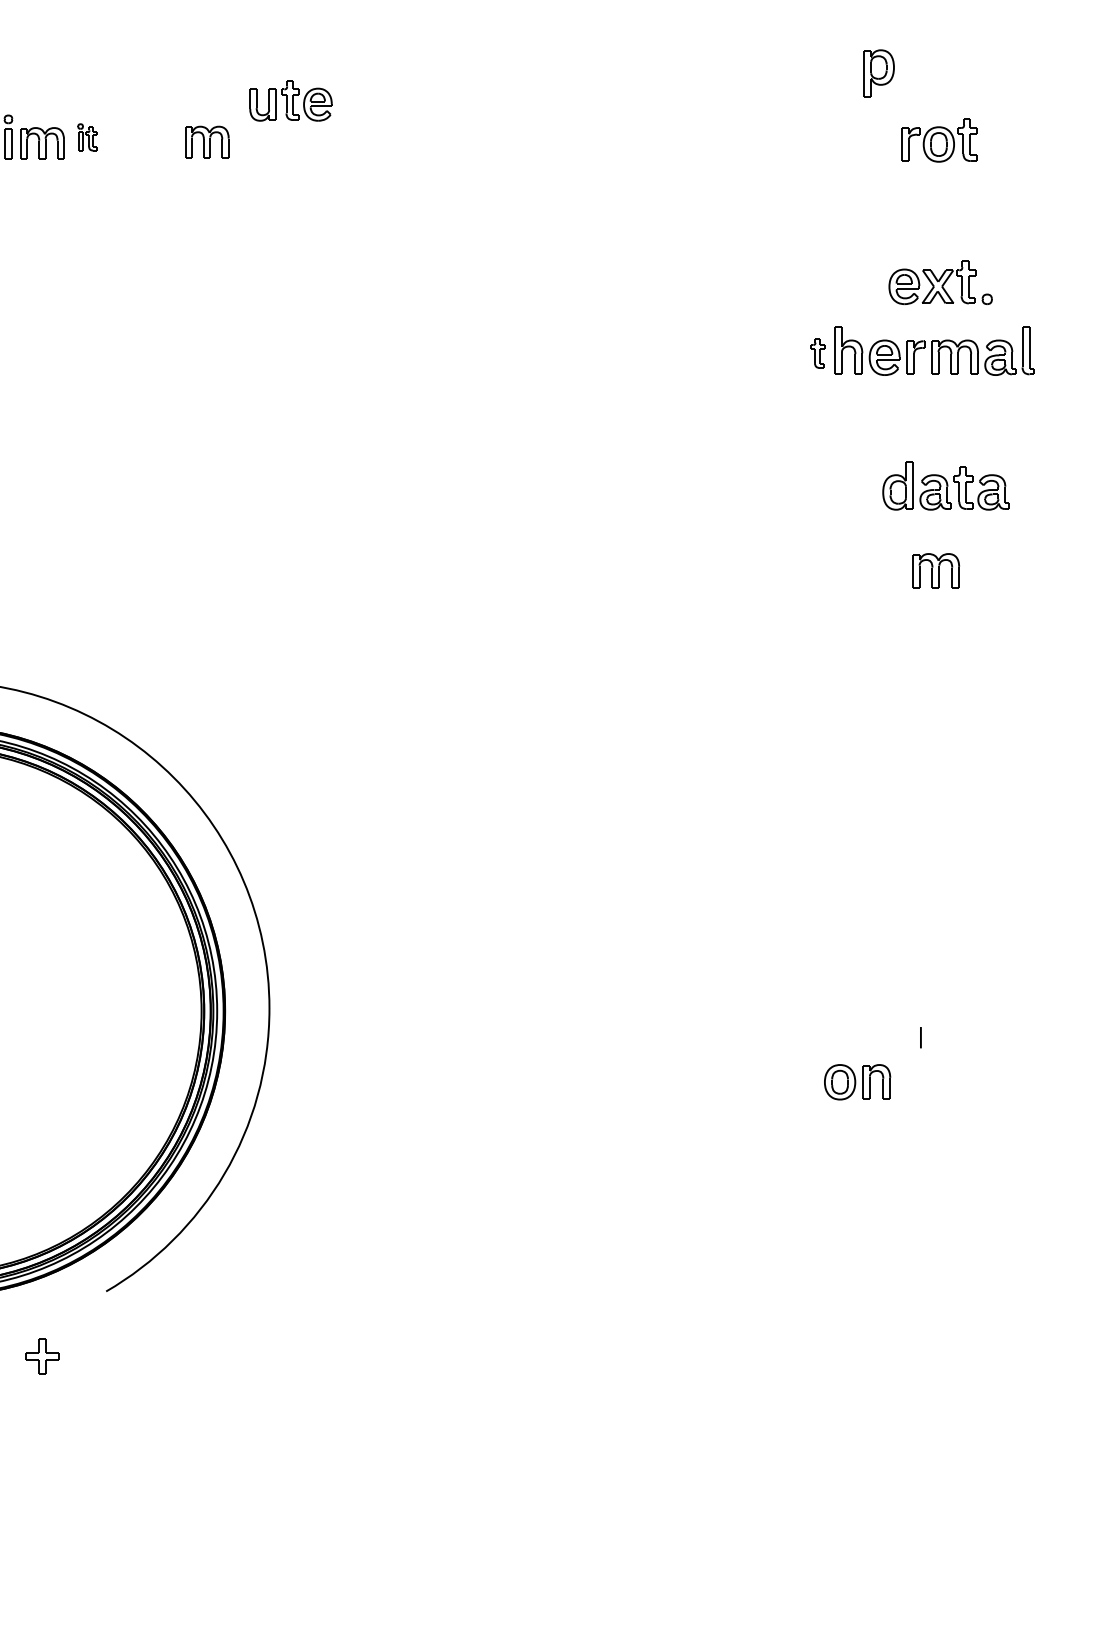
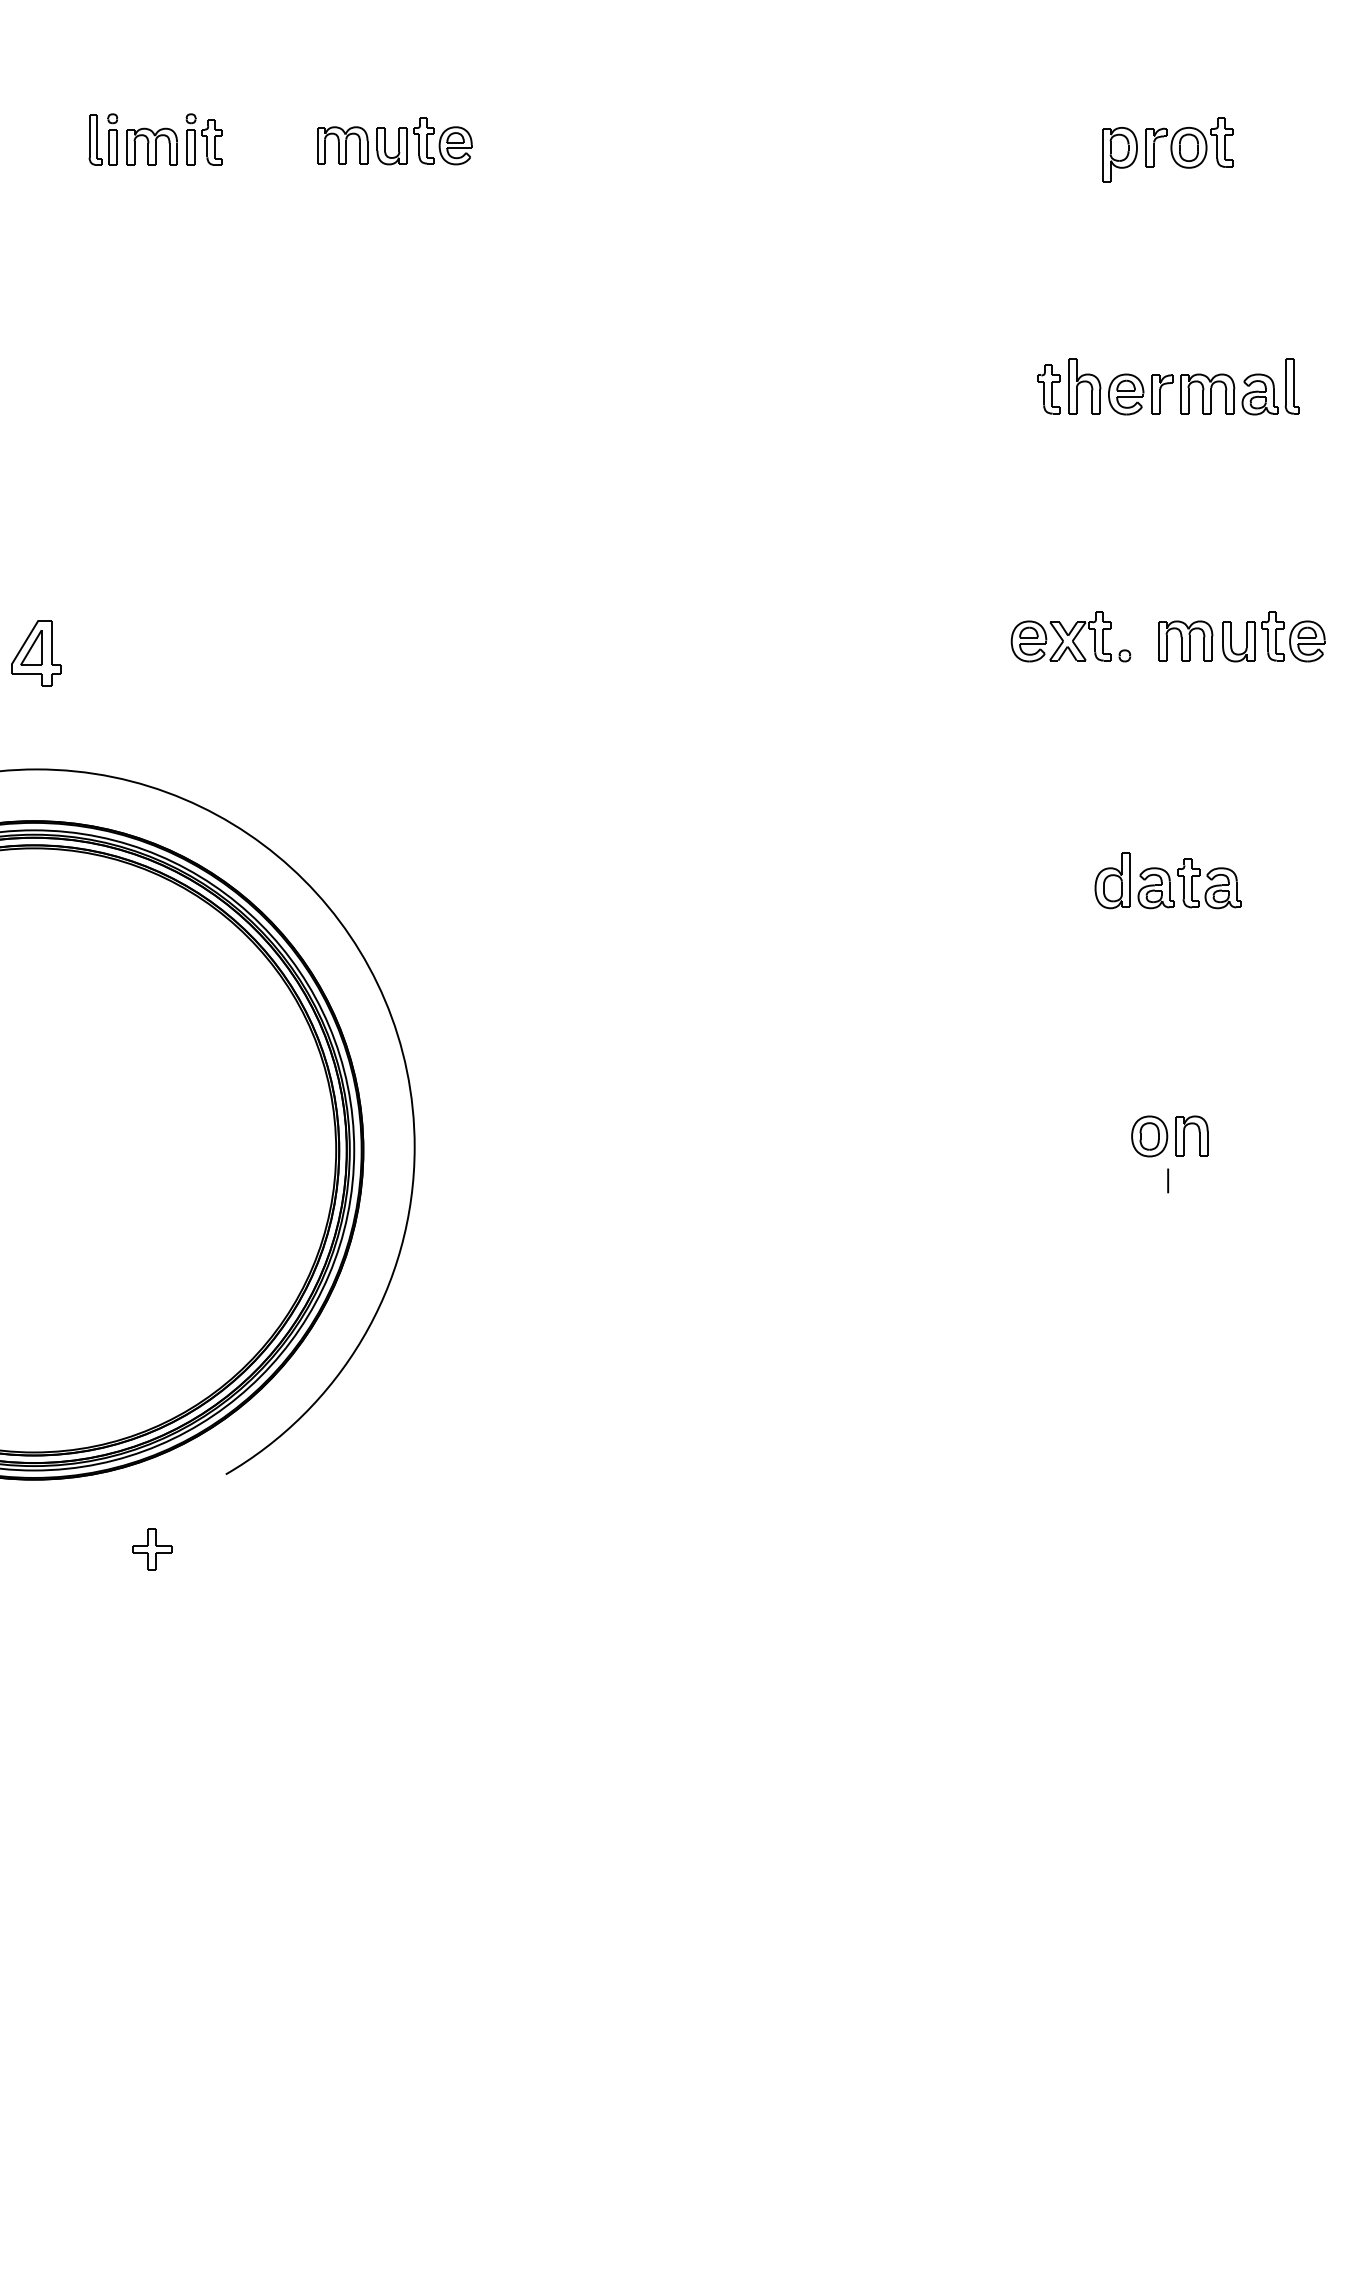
part: (878, 73) -> (1119, 154), moved
part: (290, 100) -> (424, 141), moved
part: (86, 137) -> (203, 139), size x1.67
part: (940, 282) -> (1070, 636), moved
part: (817, 353) -> (1048, 389), size x1.43
part: (945, 485) -> (1167, 880), moved
part: (1012, 567) -> (1273, 636), added
part: (857, 1082) -> (1169, 1136), moved

